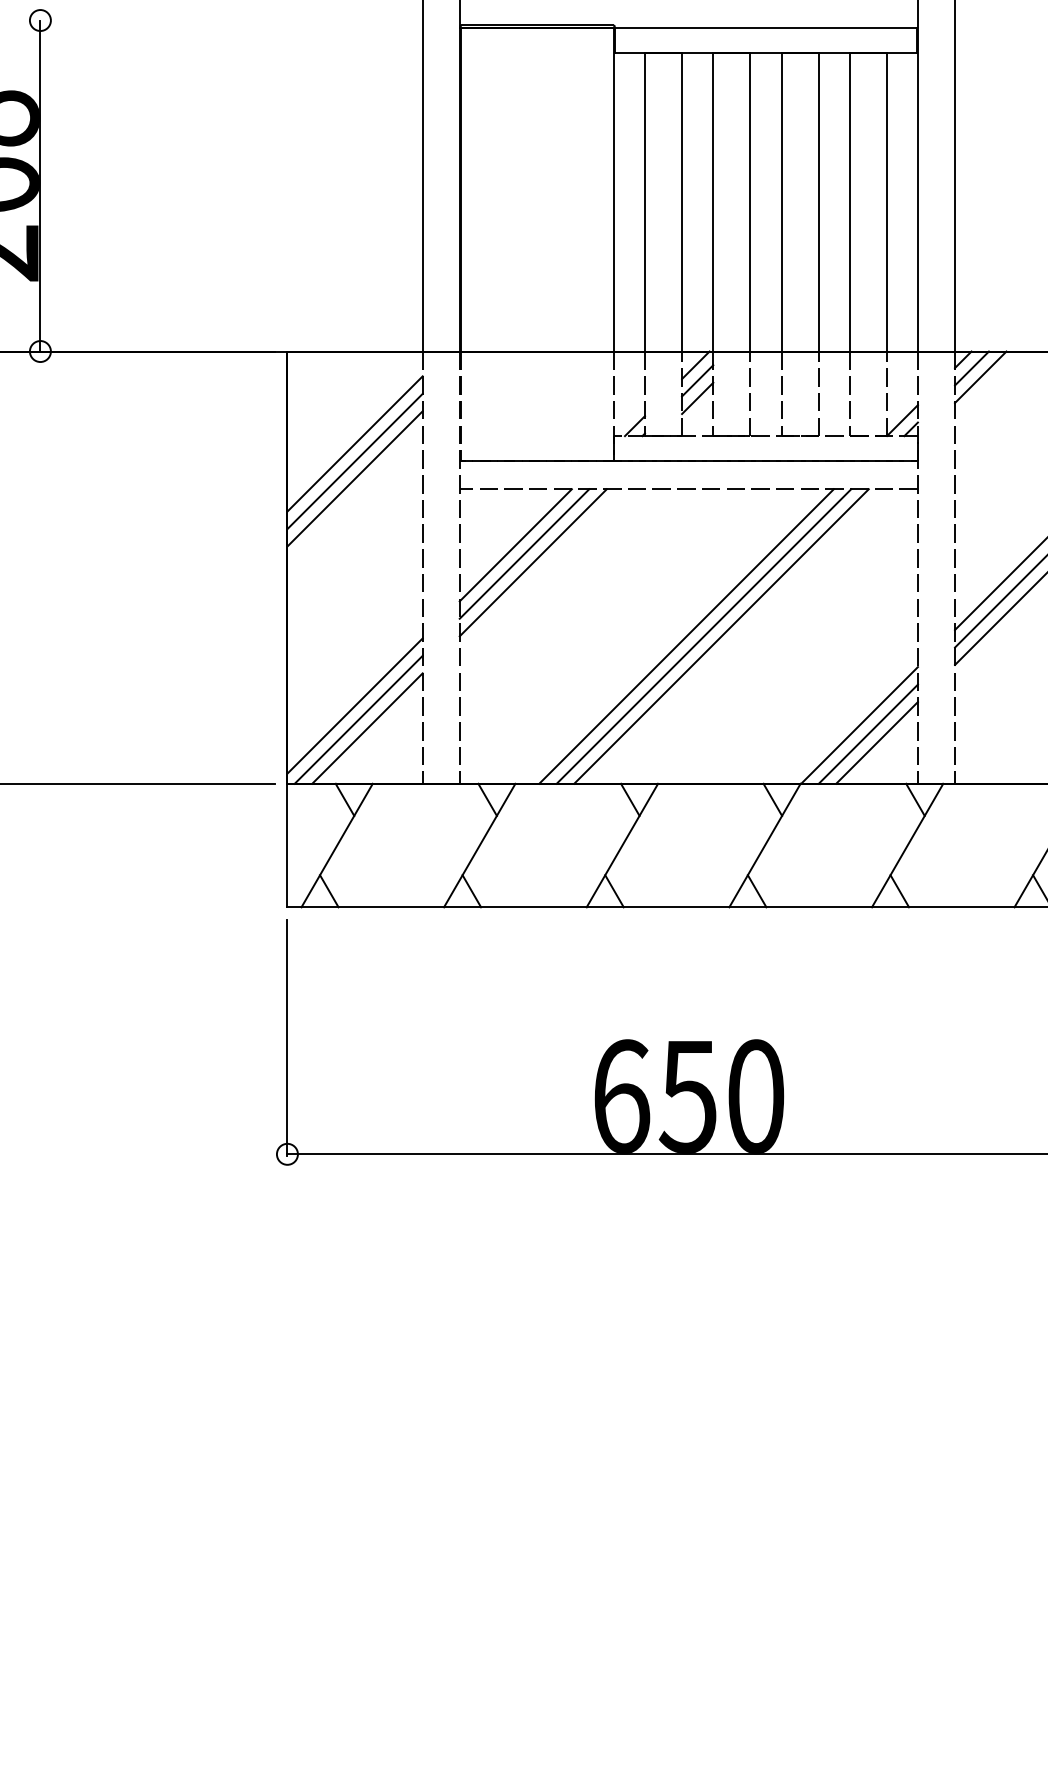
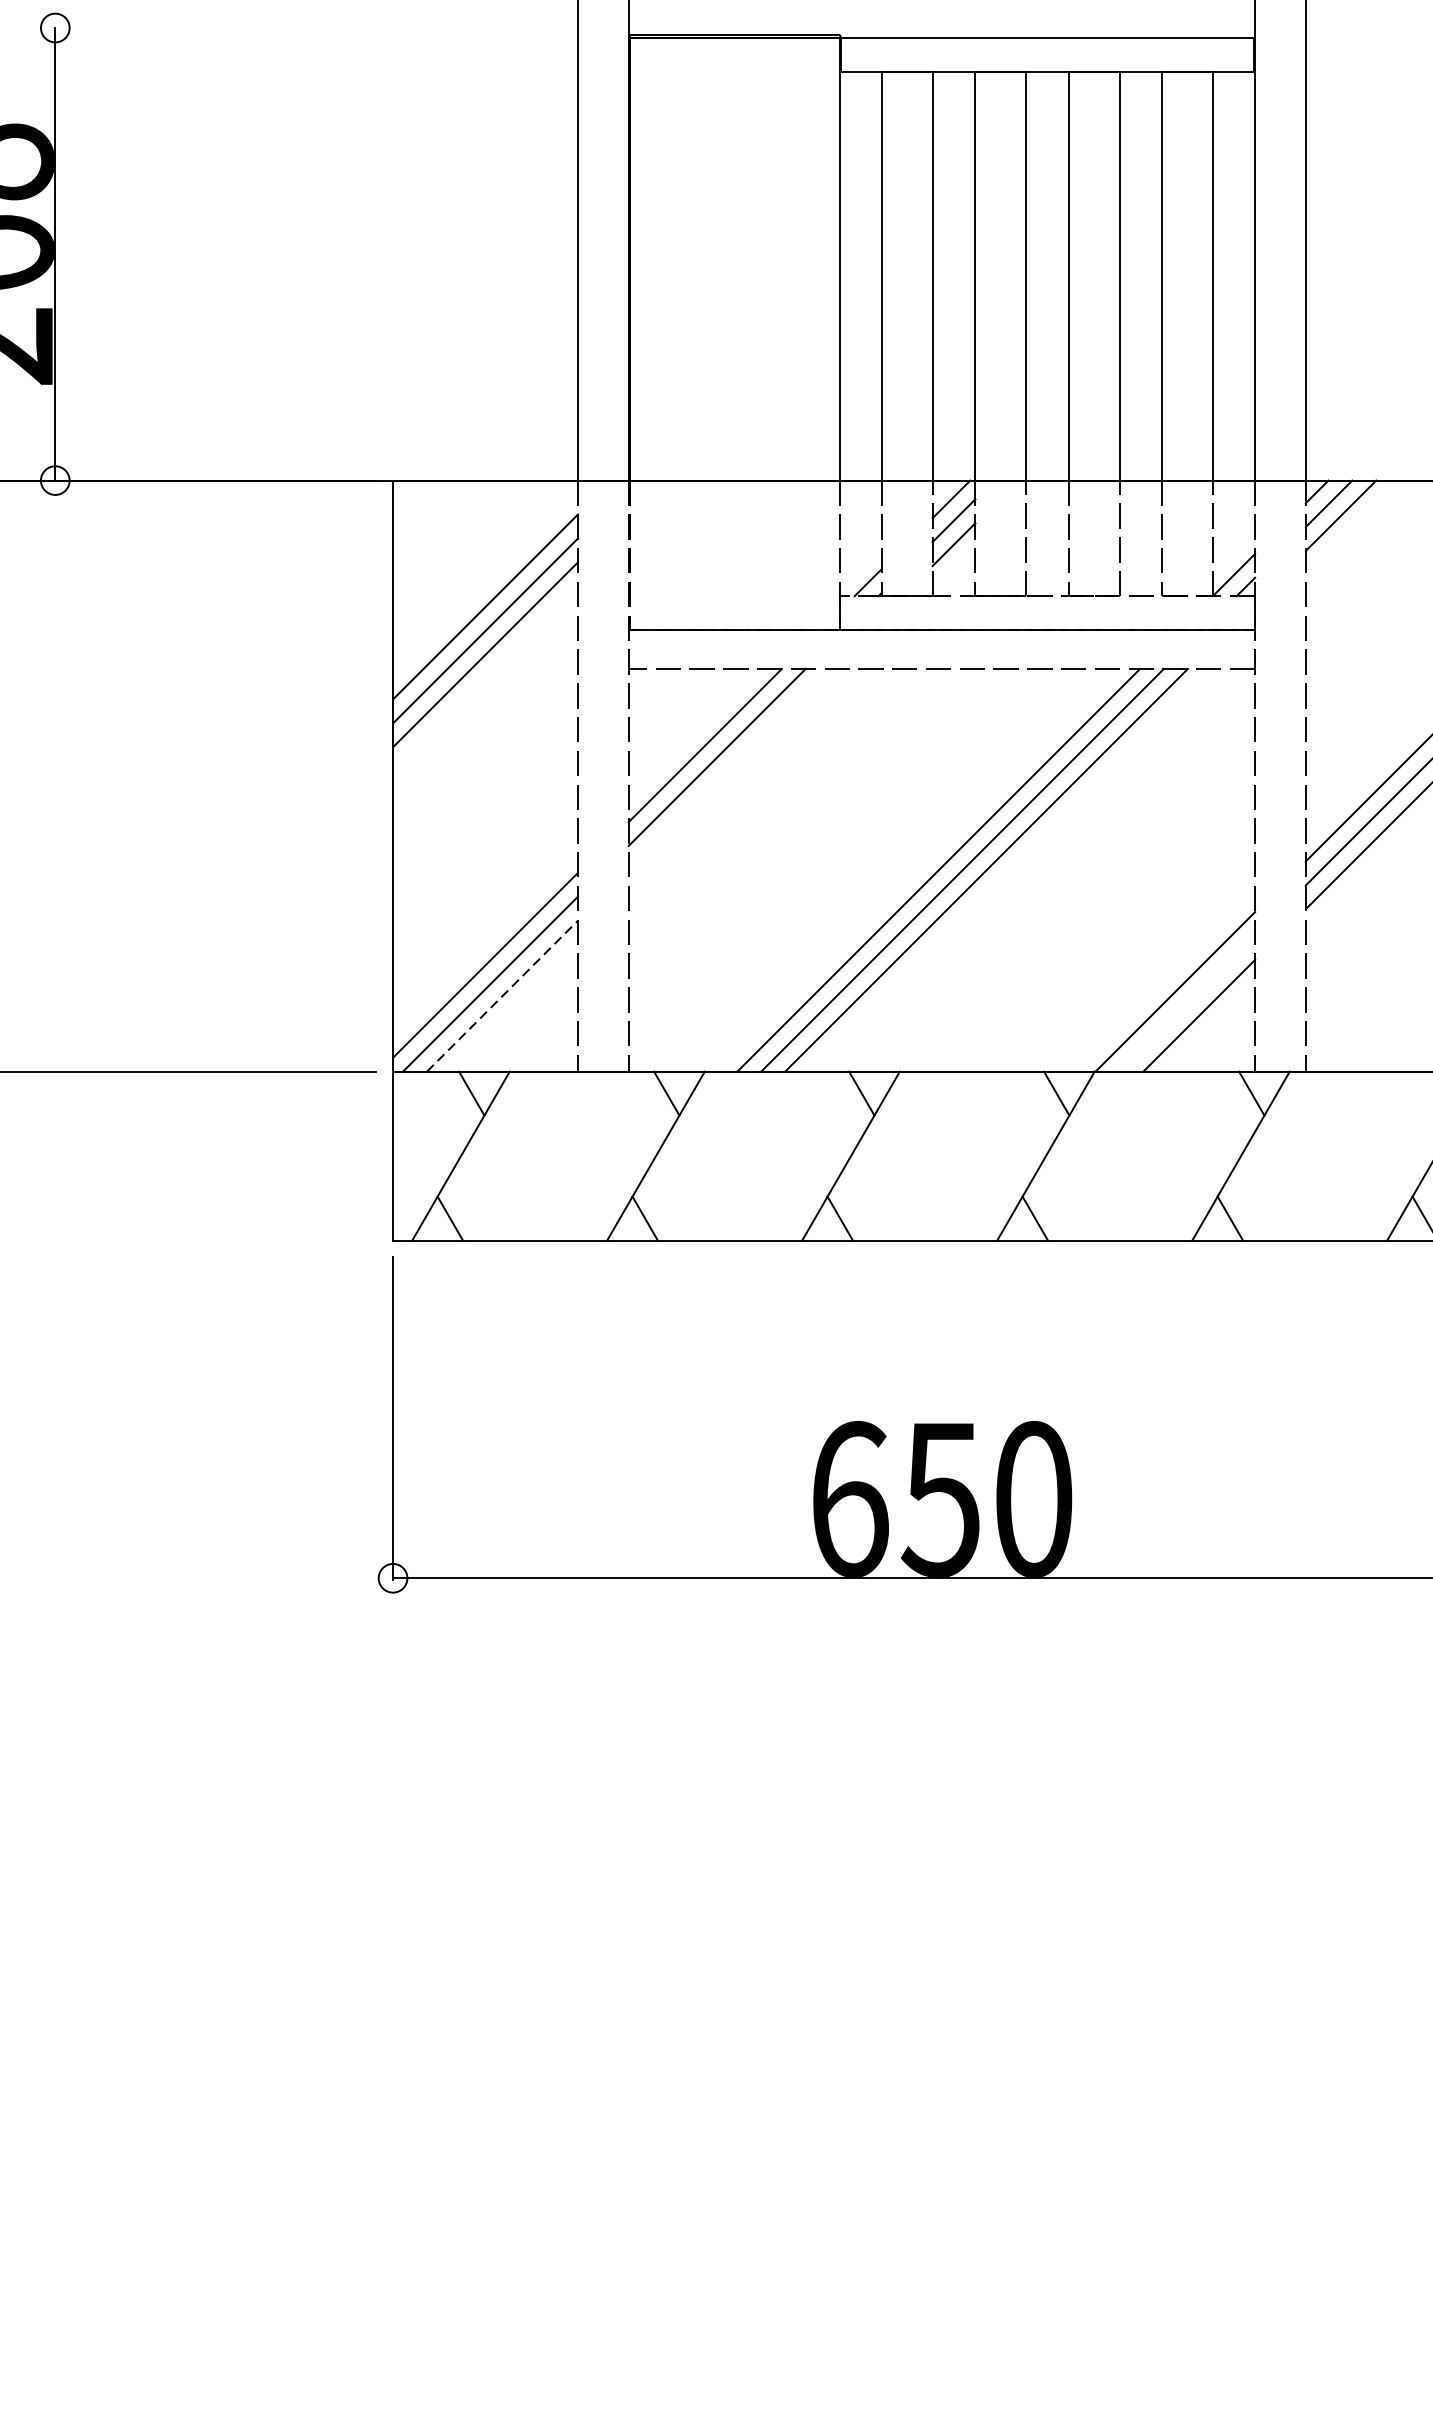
line: (532, 562) -> (728, 769), removed
line: (367, 728) -> (502, 996), solid -> dashed
line: (867, 733) -> (1186, 1002), removed

